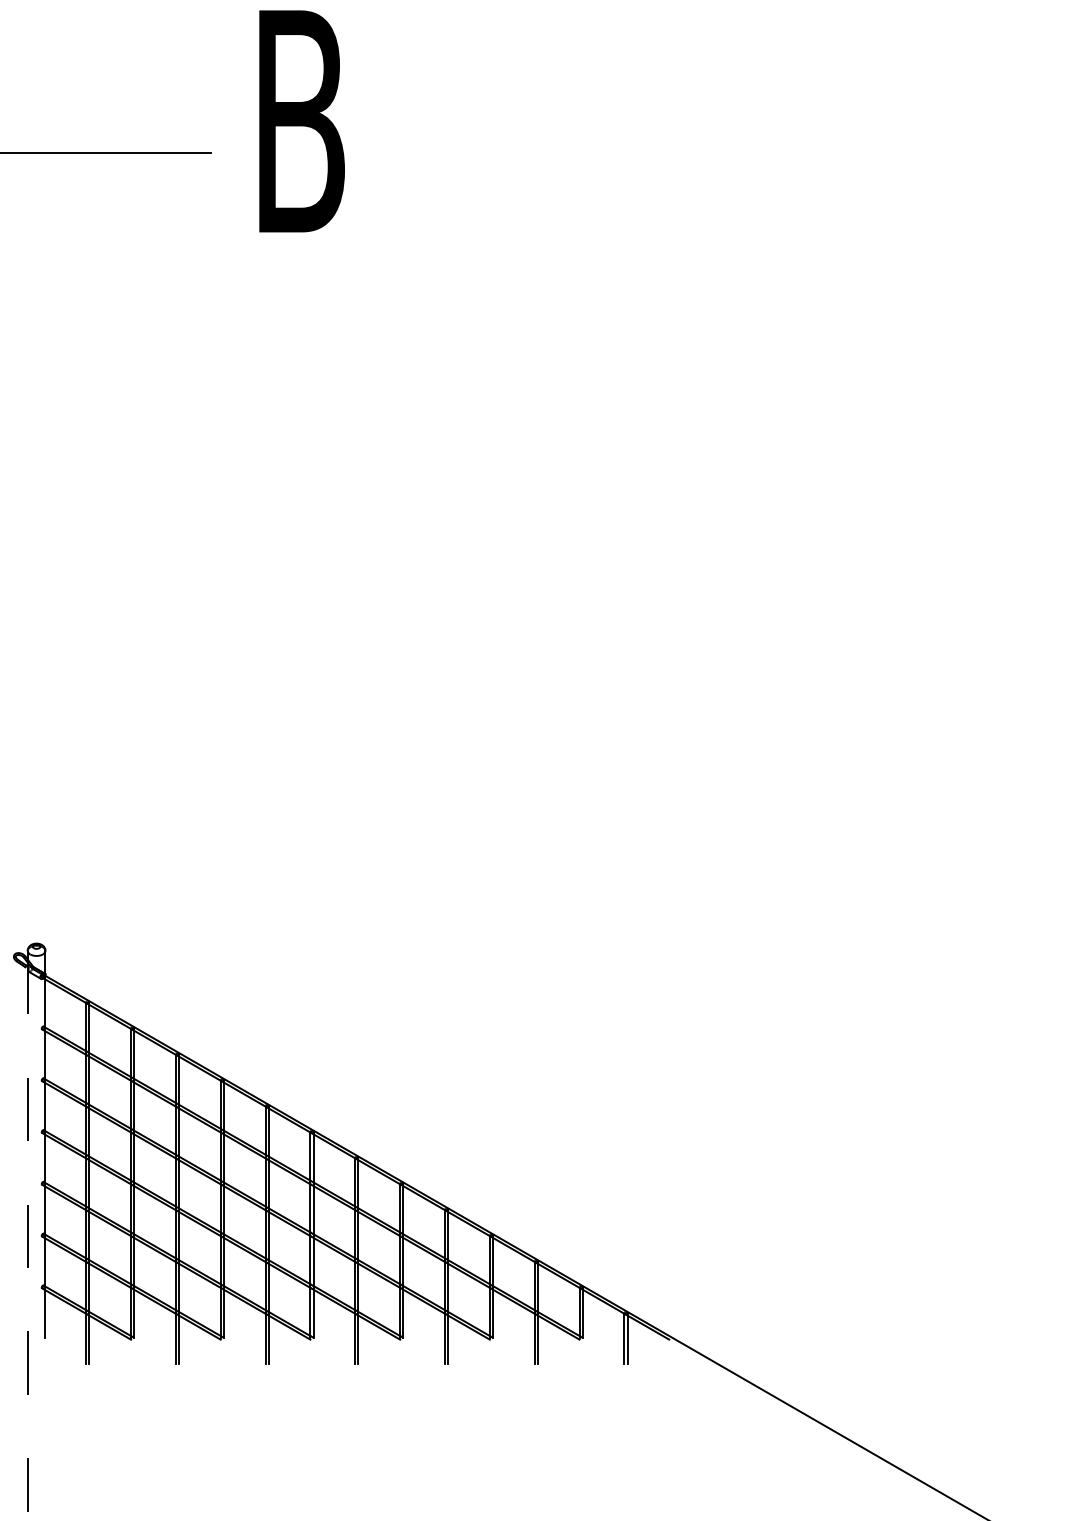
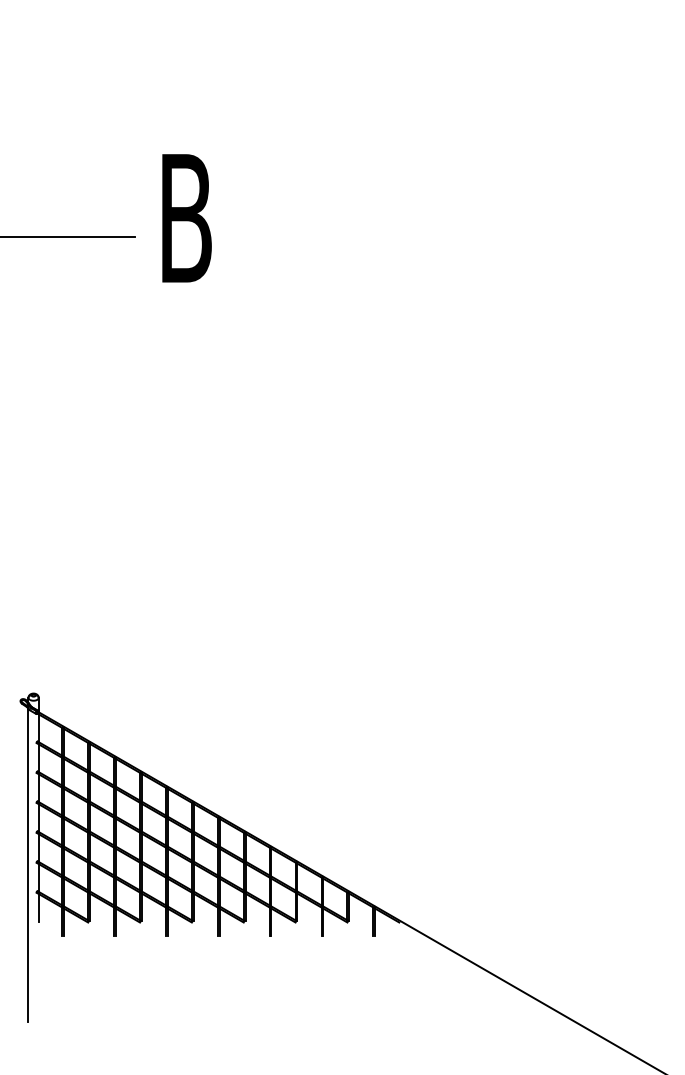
line: (27, 1232) -> (28, 860), dashed -> solid

